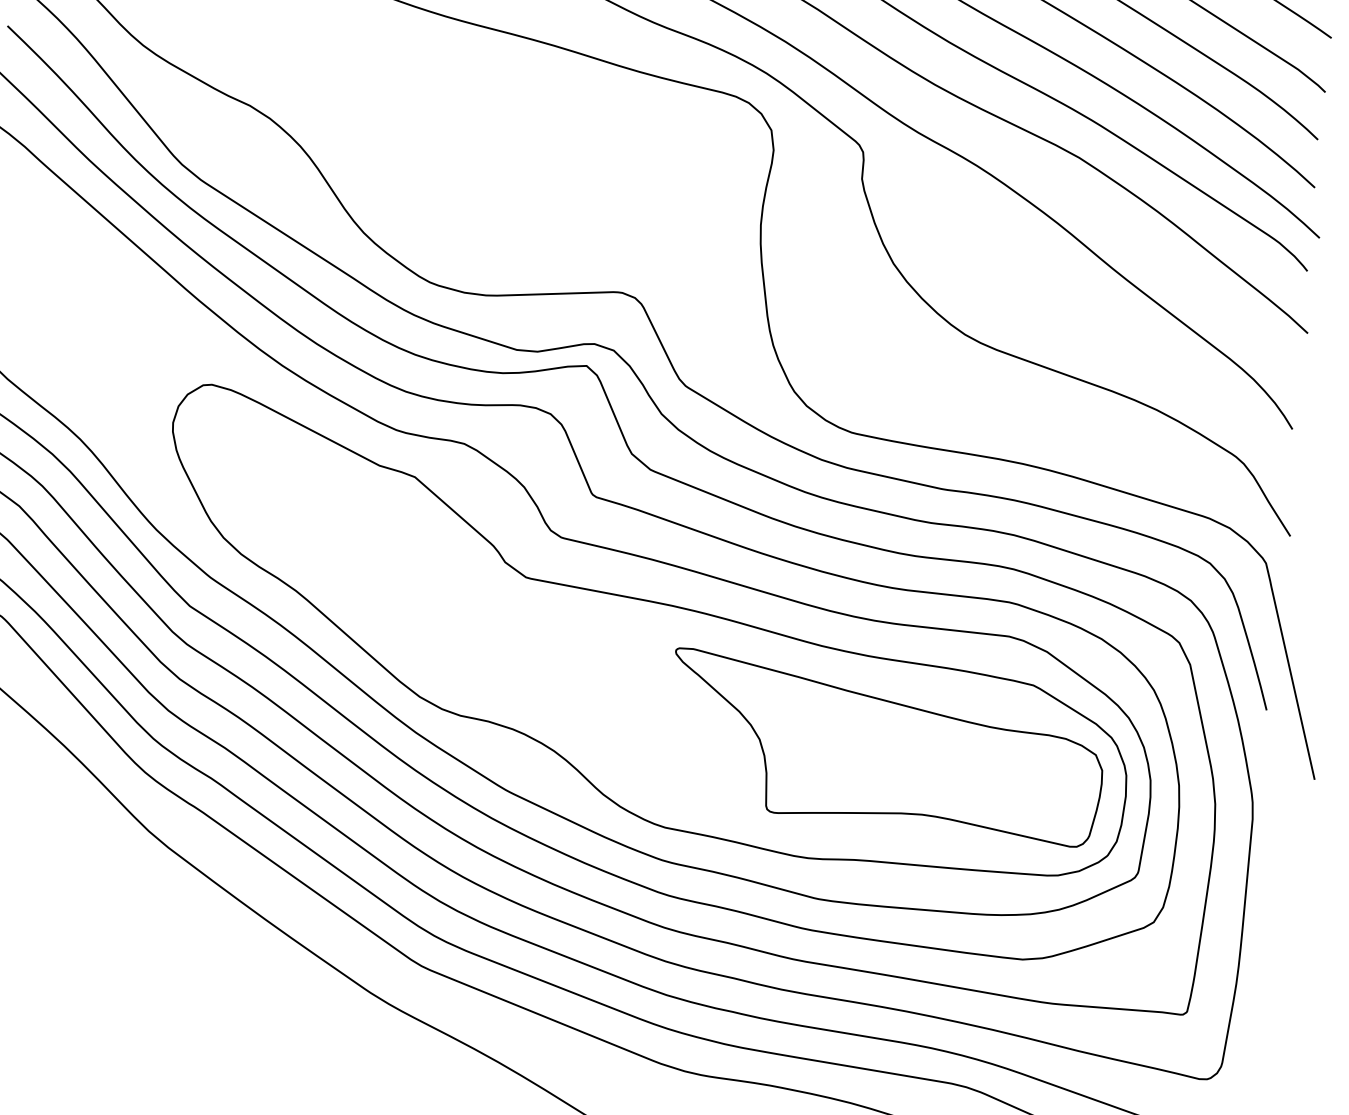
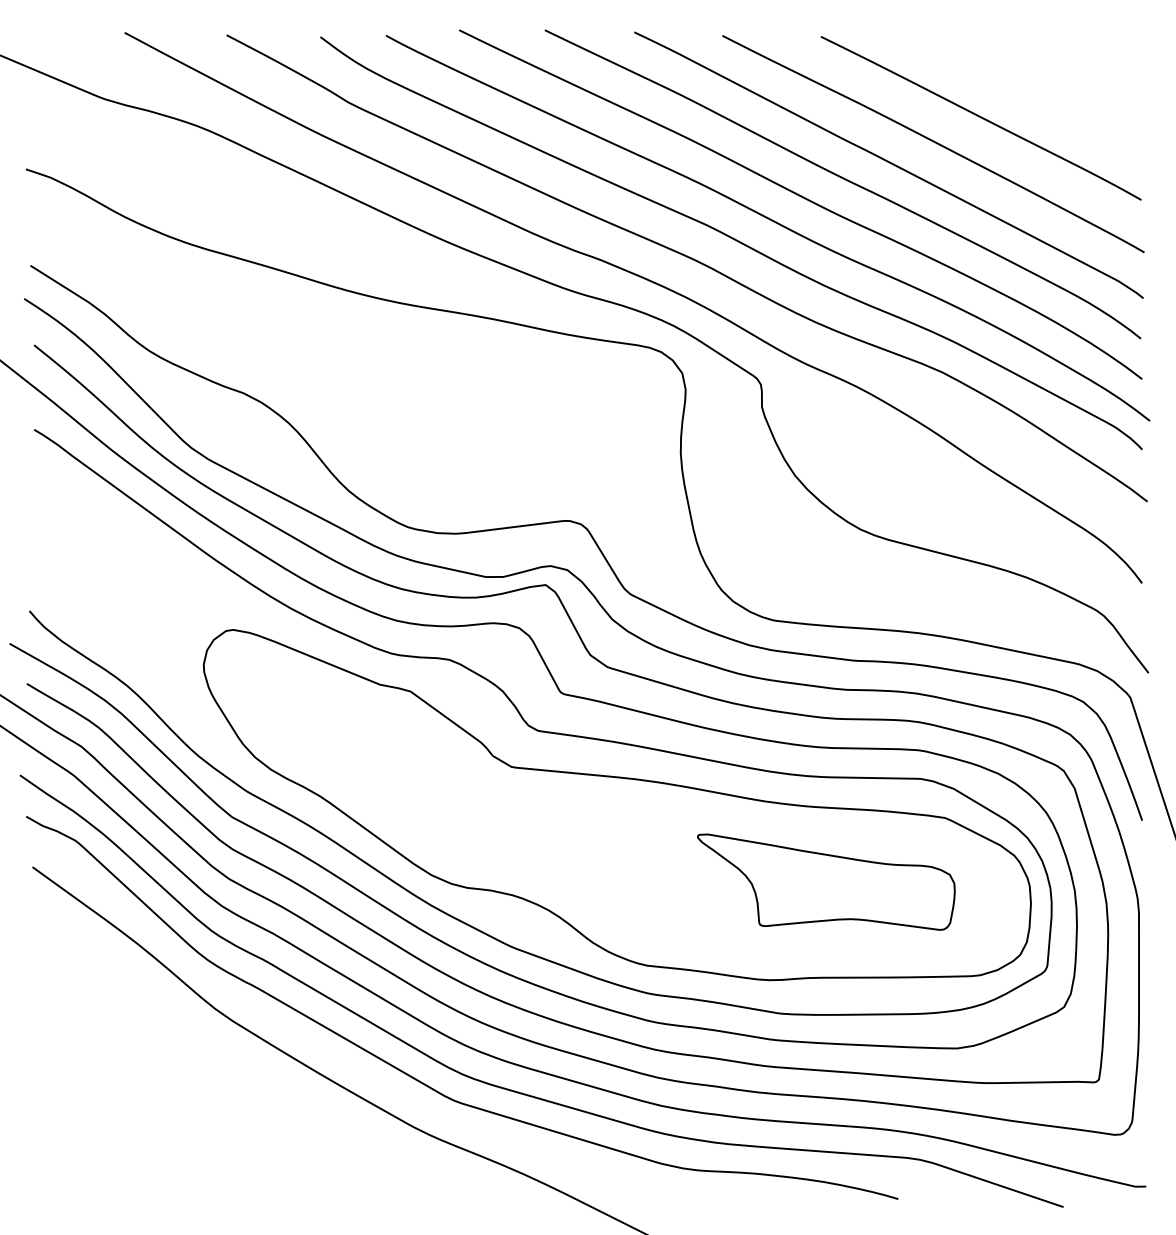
part: (886, 748) -> (826, 882), size x0.7

